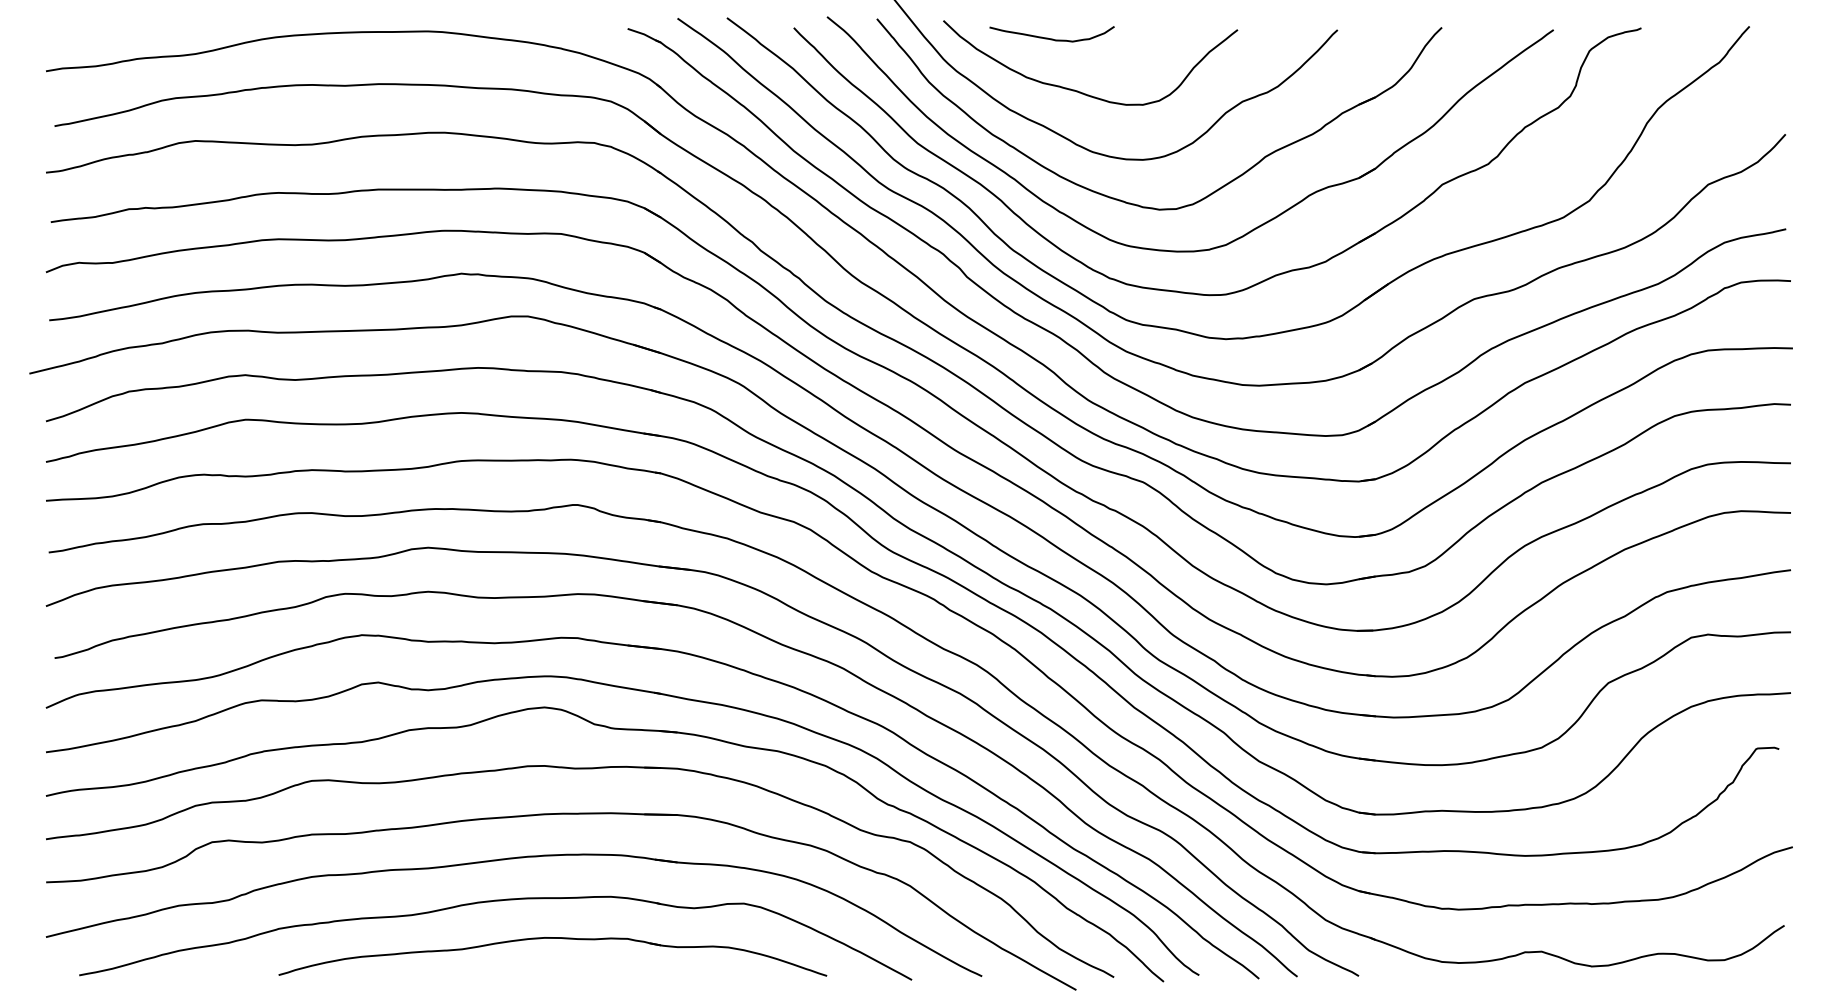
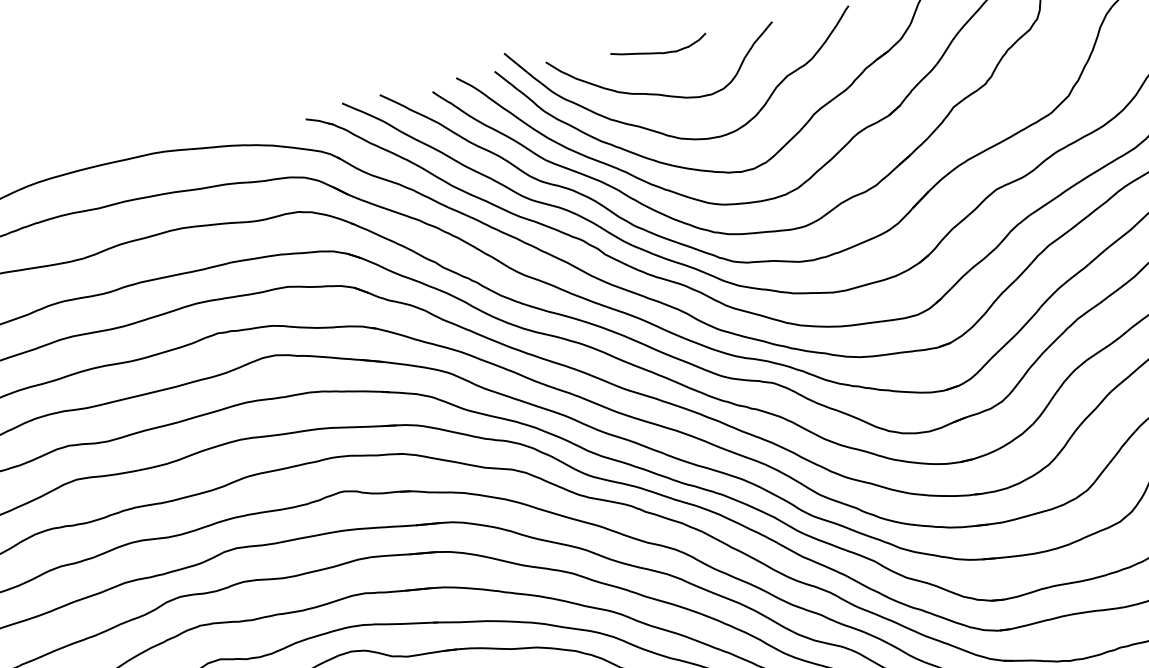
curve: (1051, 38) -> (659, 52), moved

